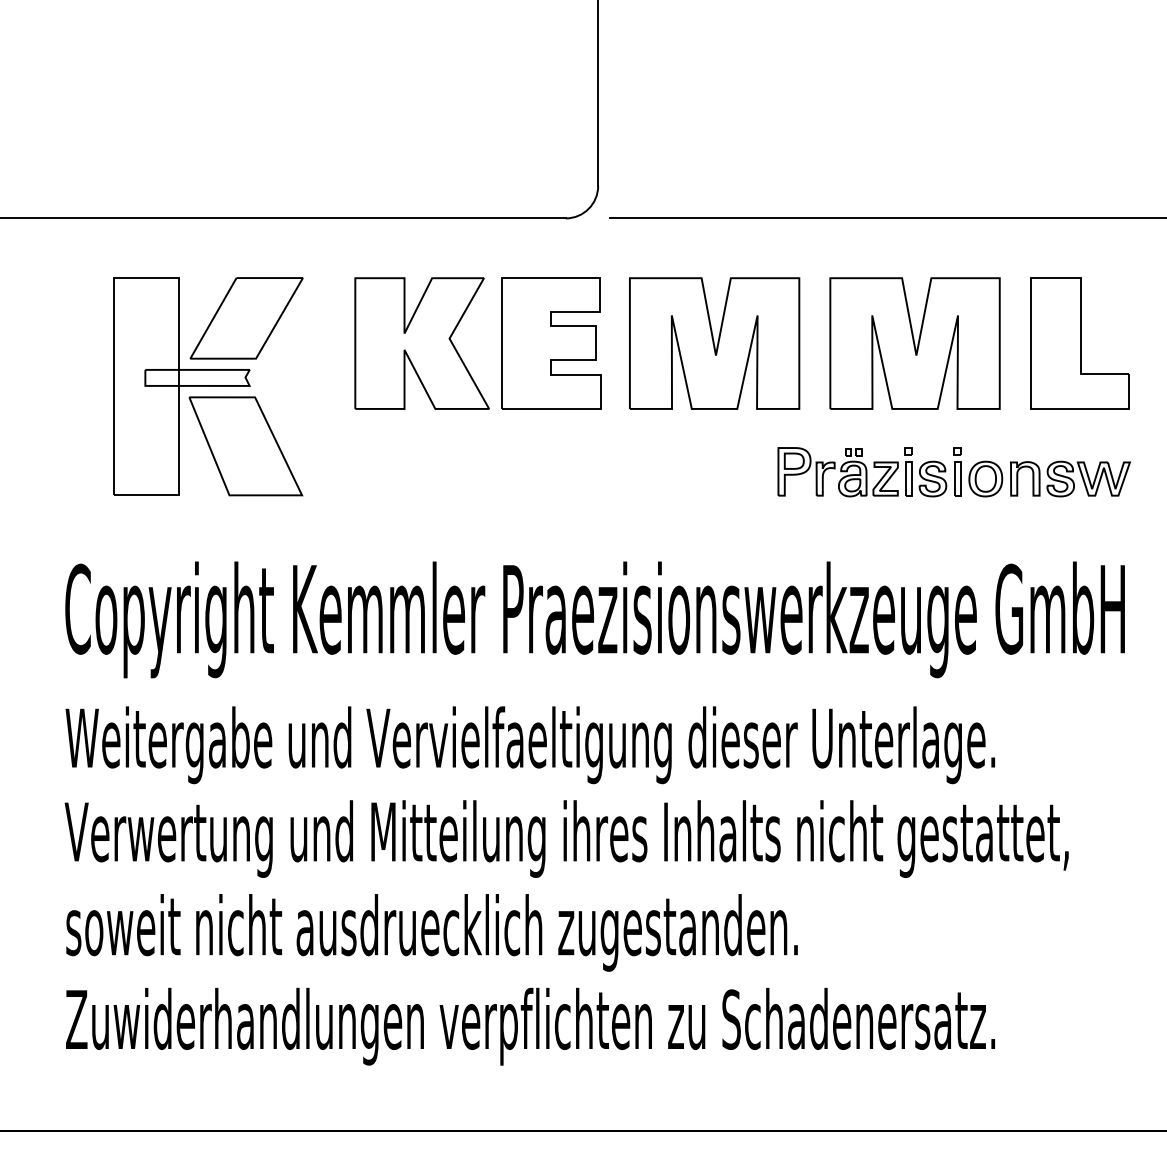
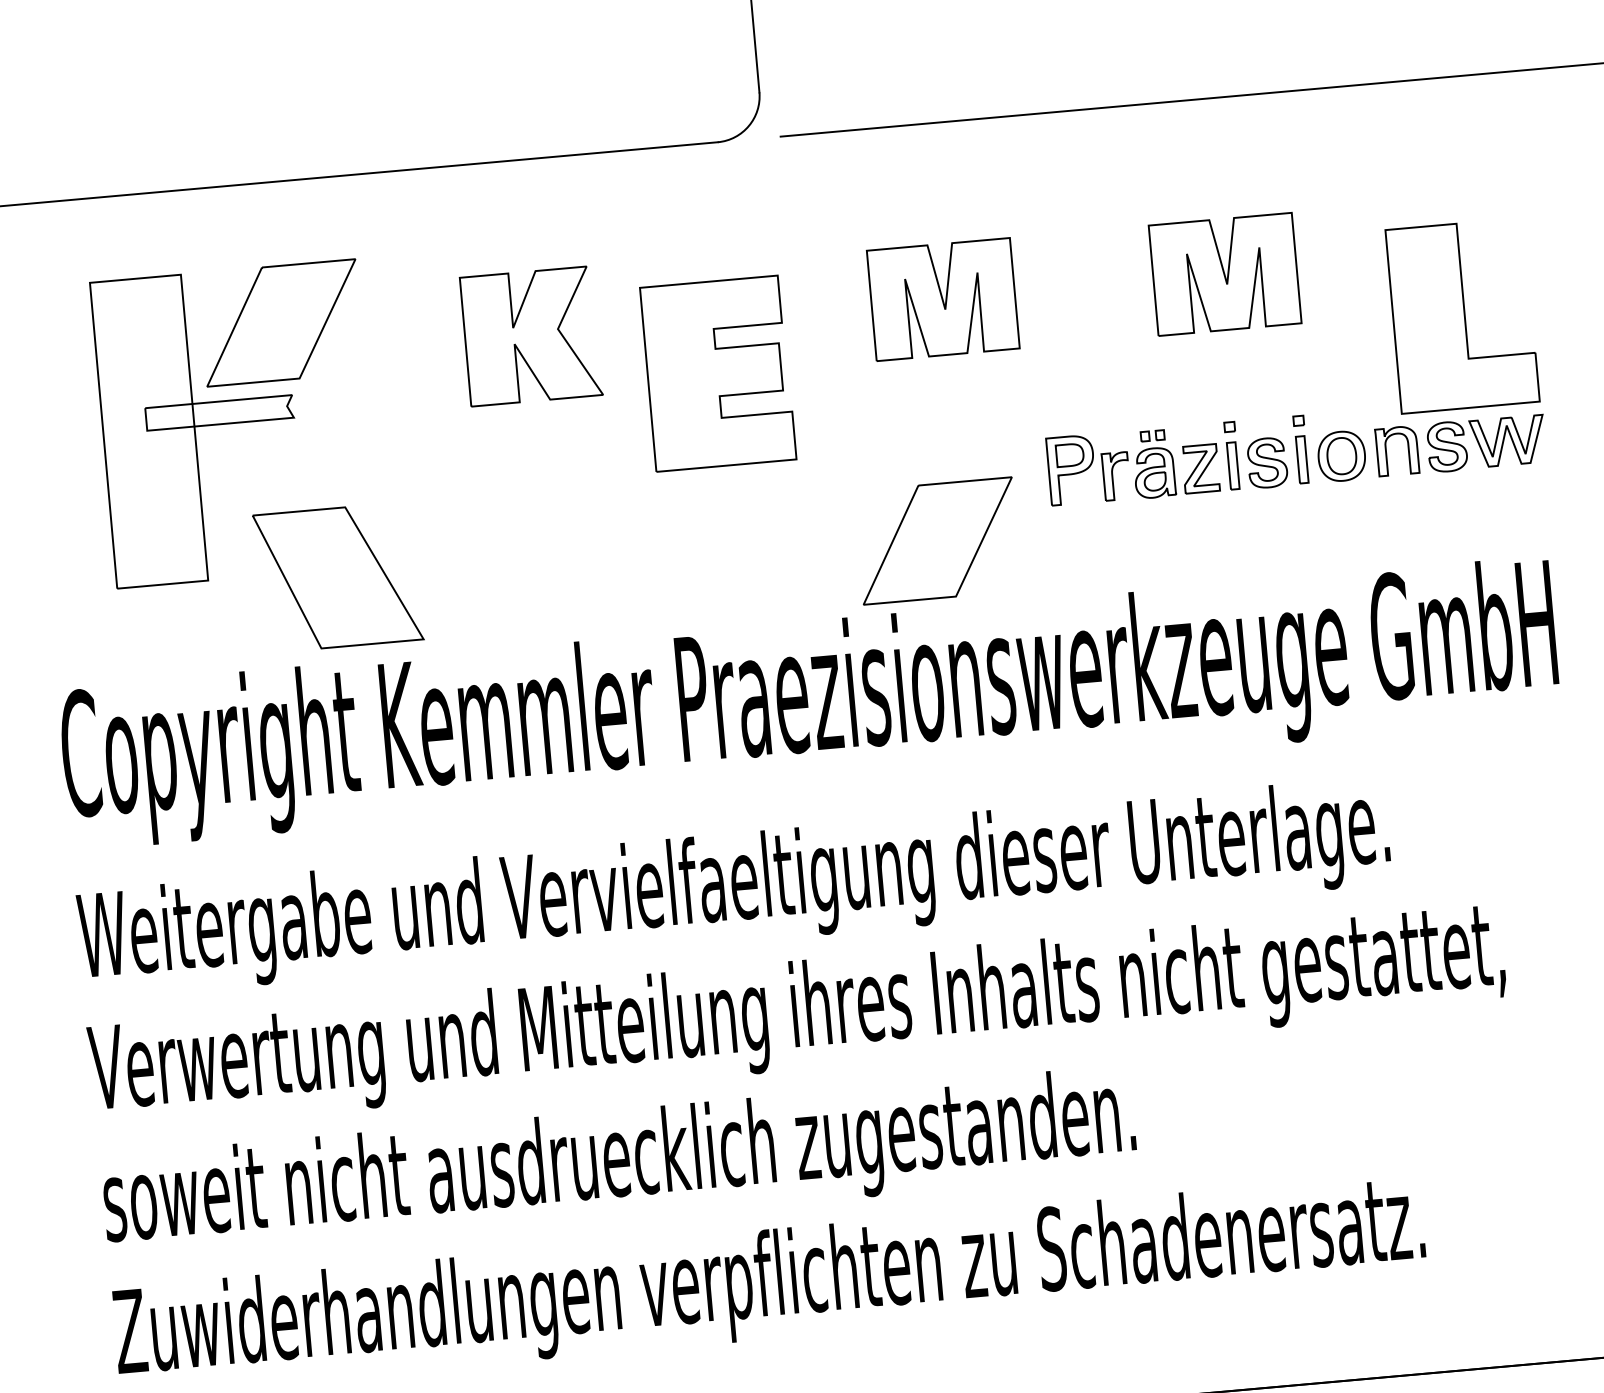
part: (421, 343) -> (530, 336), size x0.7
part: (551, 343) -> (718, 373), moved
part: (714, 343) -> (942, 299), size x0.6
part: (914, 343) -> (1224, 274), size x0.6
part: (1079, 343) -> (1462, 315), moved
part: (245, 446) -> (337, 577), moved
part: (695, 513) -> (937, 541), added

